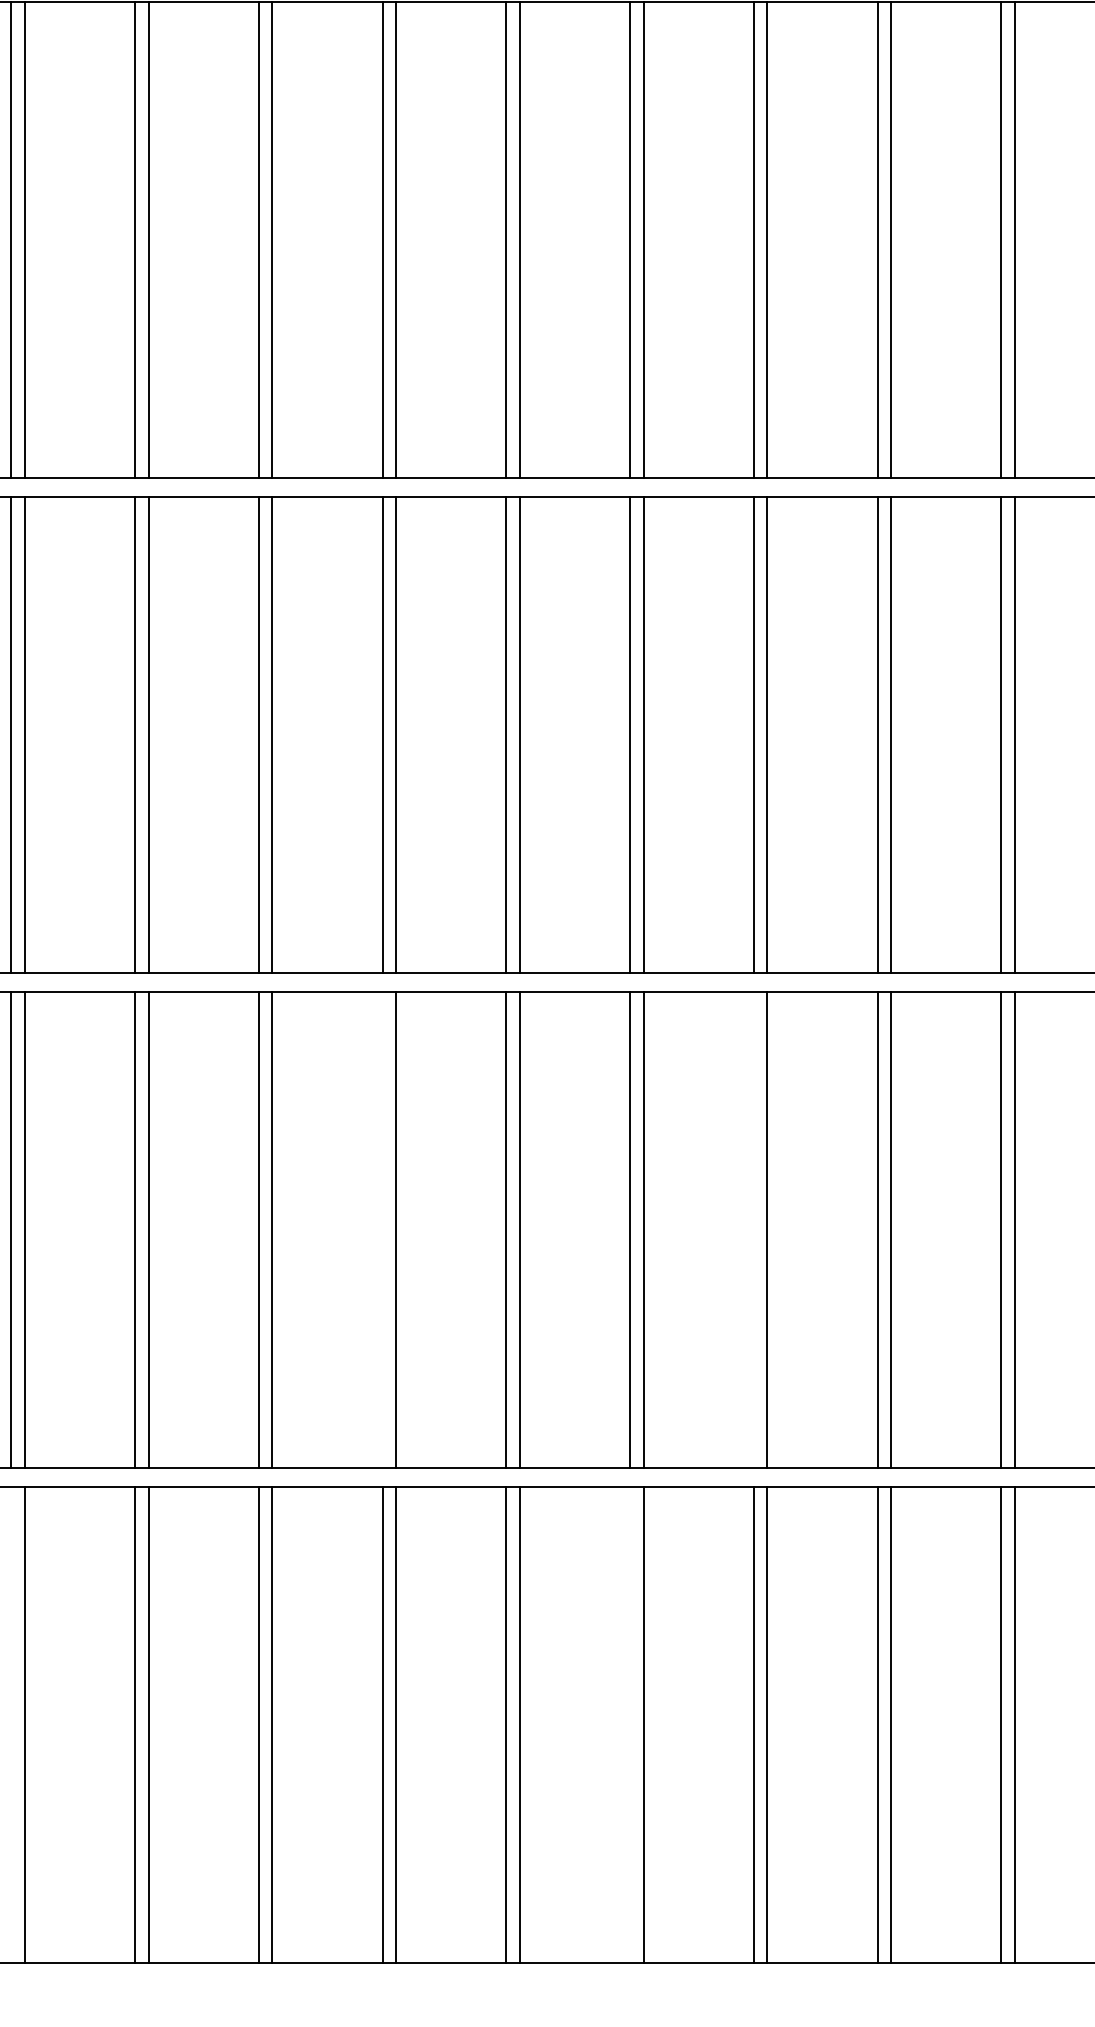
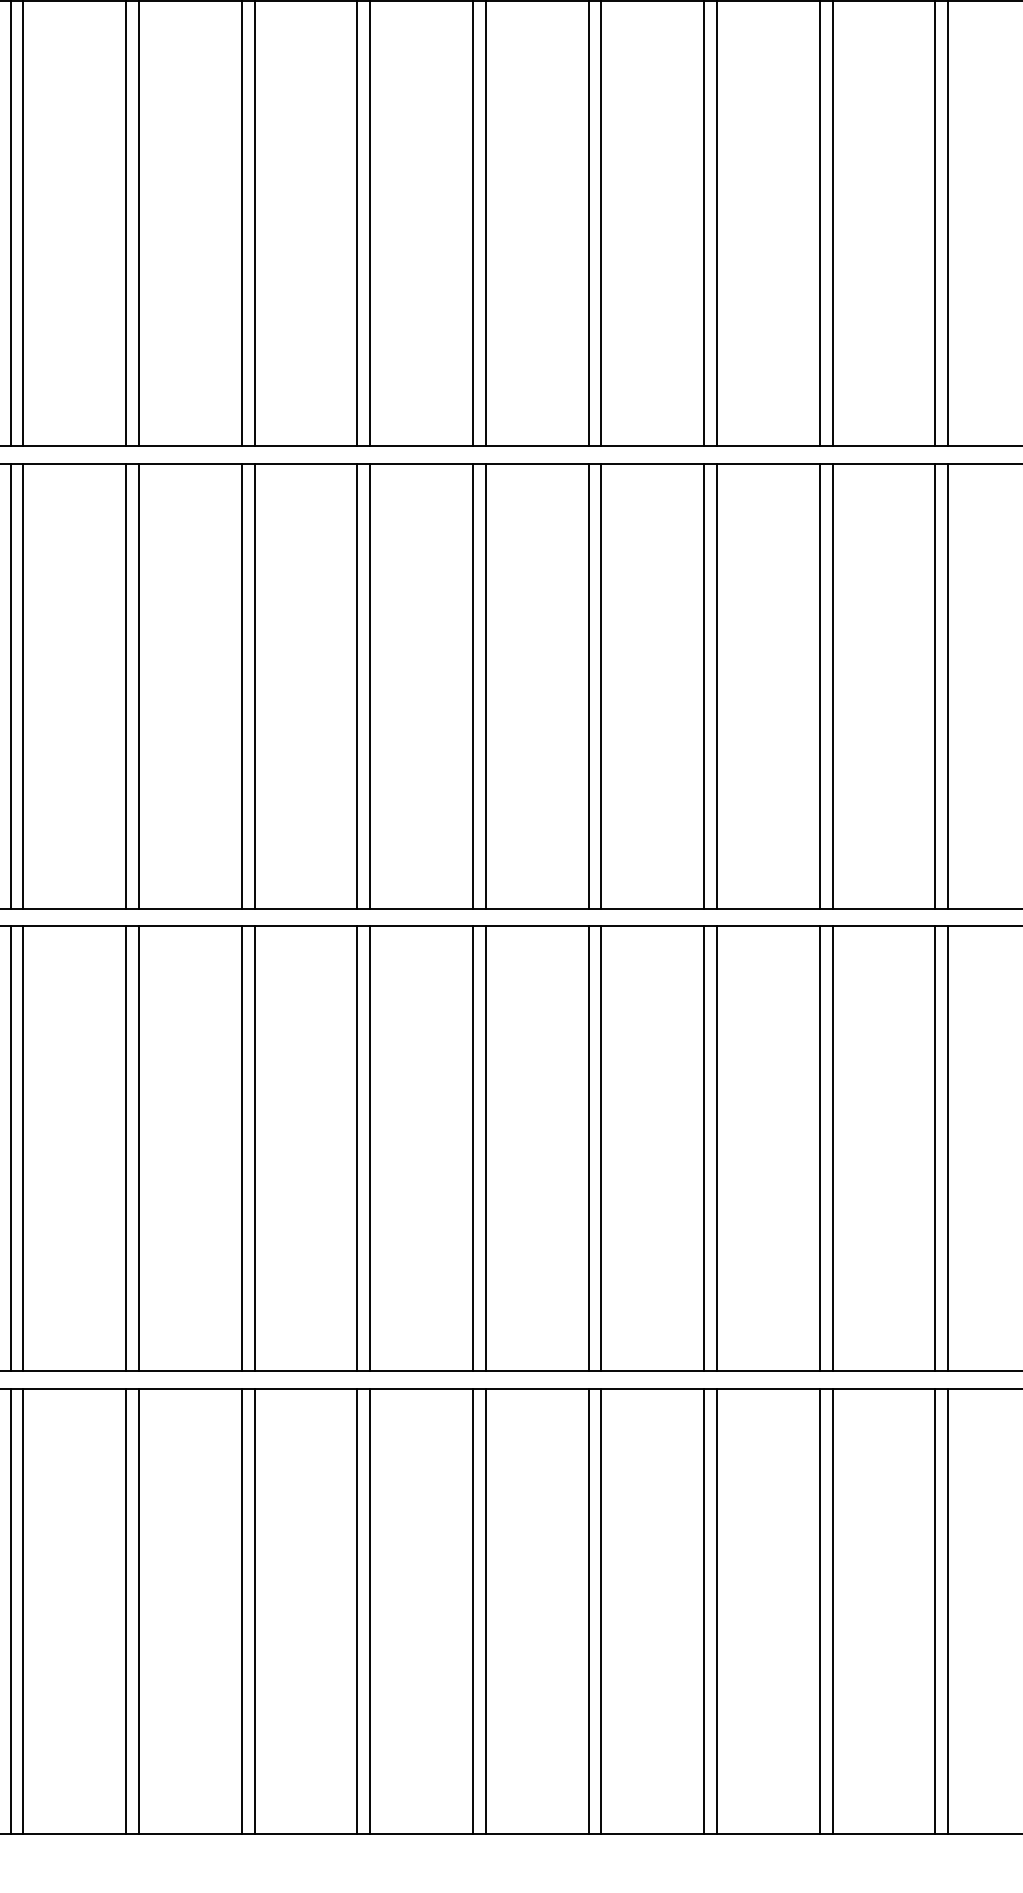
line: (382, 1229) -> (357, 1148), added
line: (753, 1229) -> (703, 1148), added
line: (11, 1724) -> (10, 1610), added
line: (630, 1724) -> (589, 1610), added

